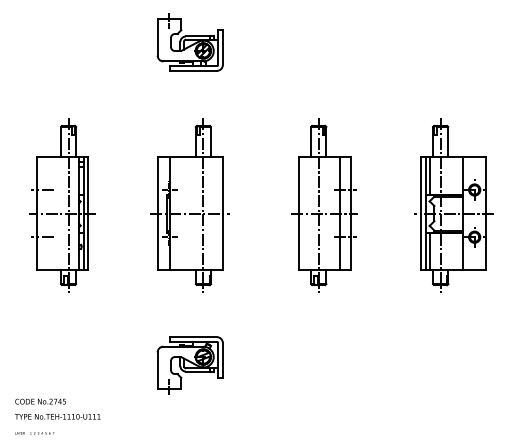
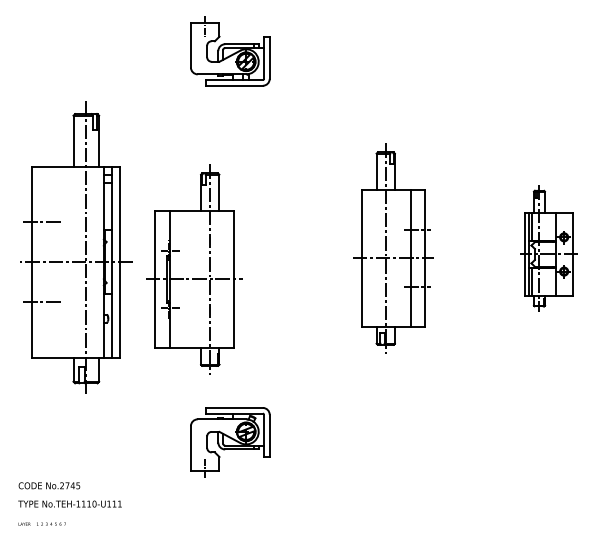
part: (62, 205) -> (75, 248), size x1.4
part: (190, 205) -> (194, 269), moved
part: (453, 205) -> (548, 248), size x0.6

